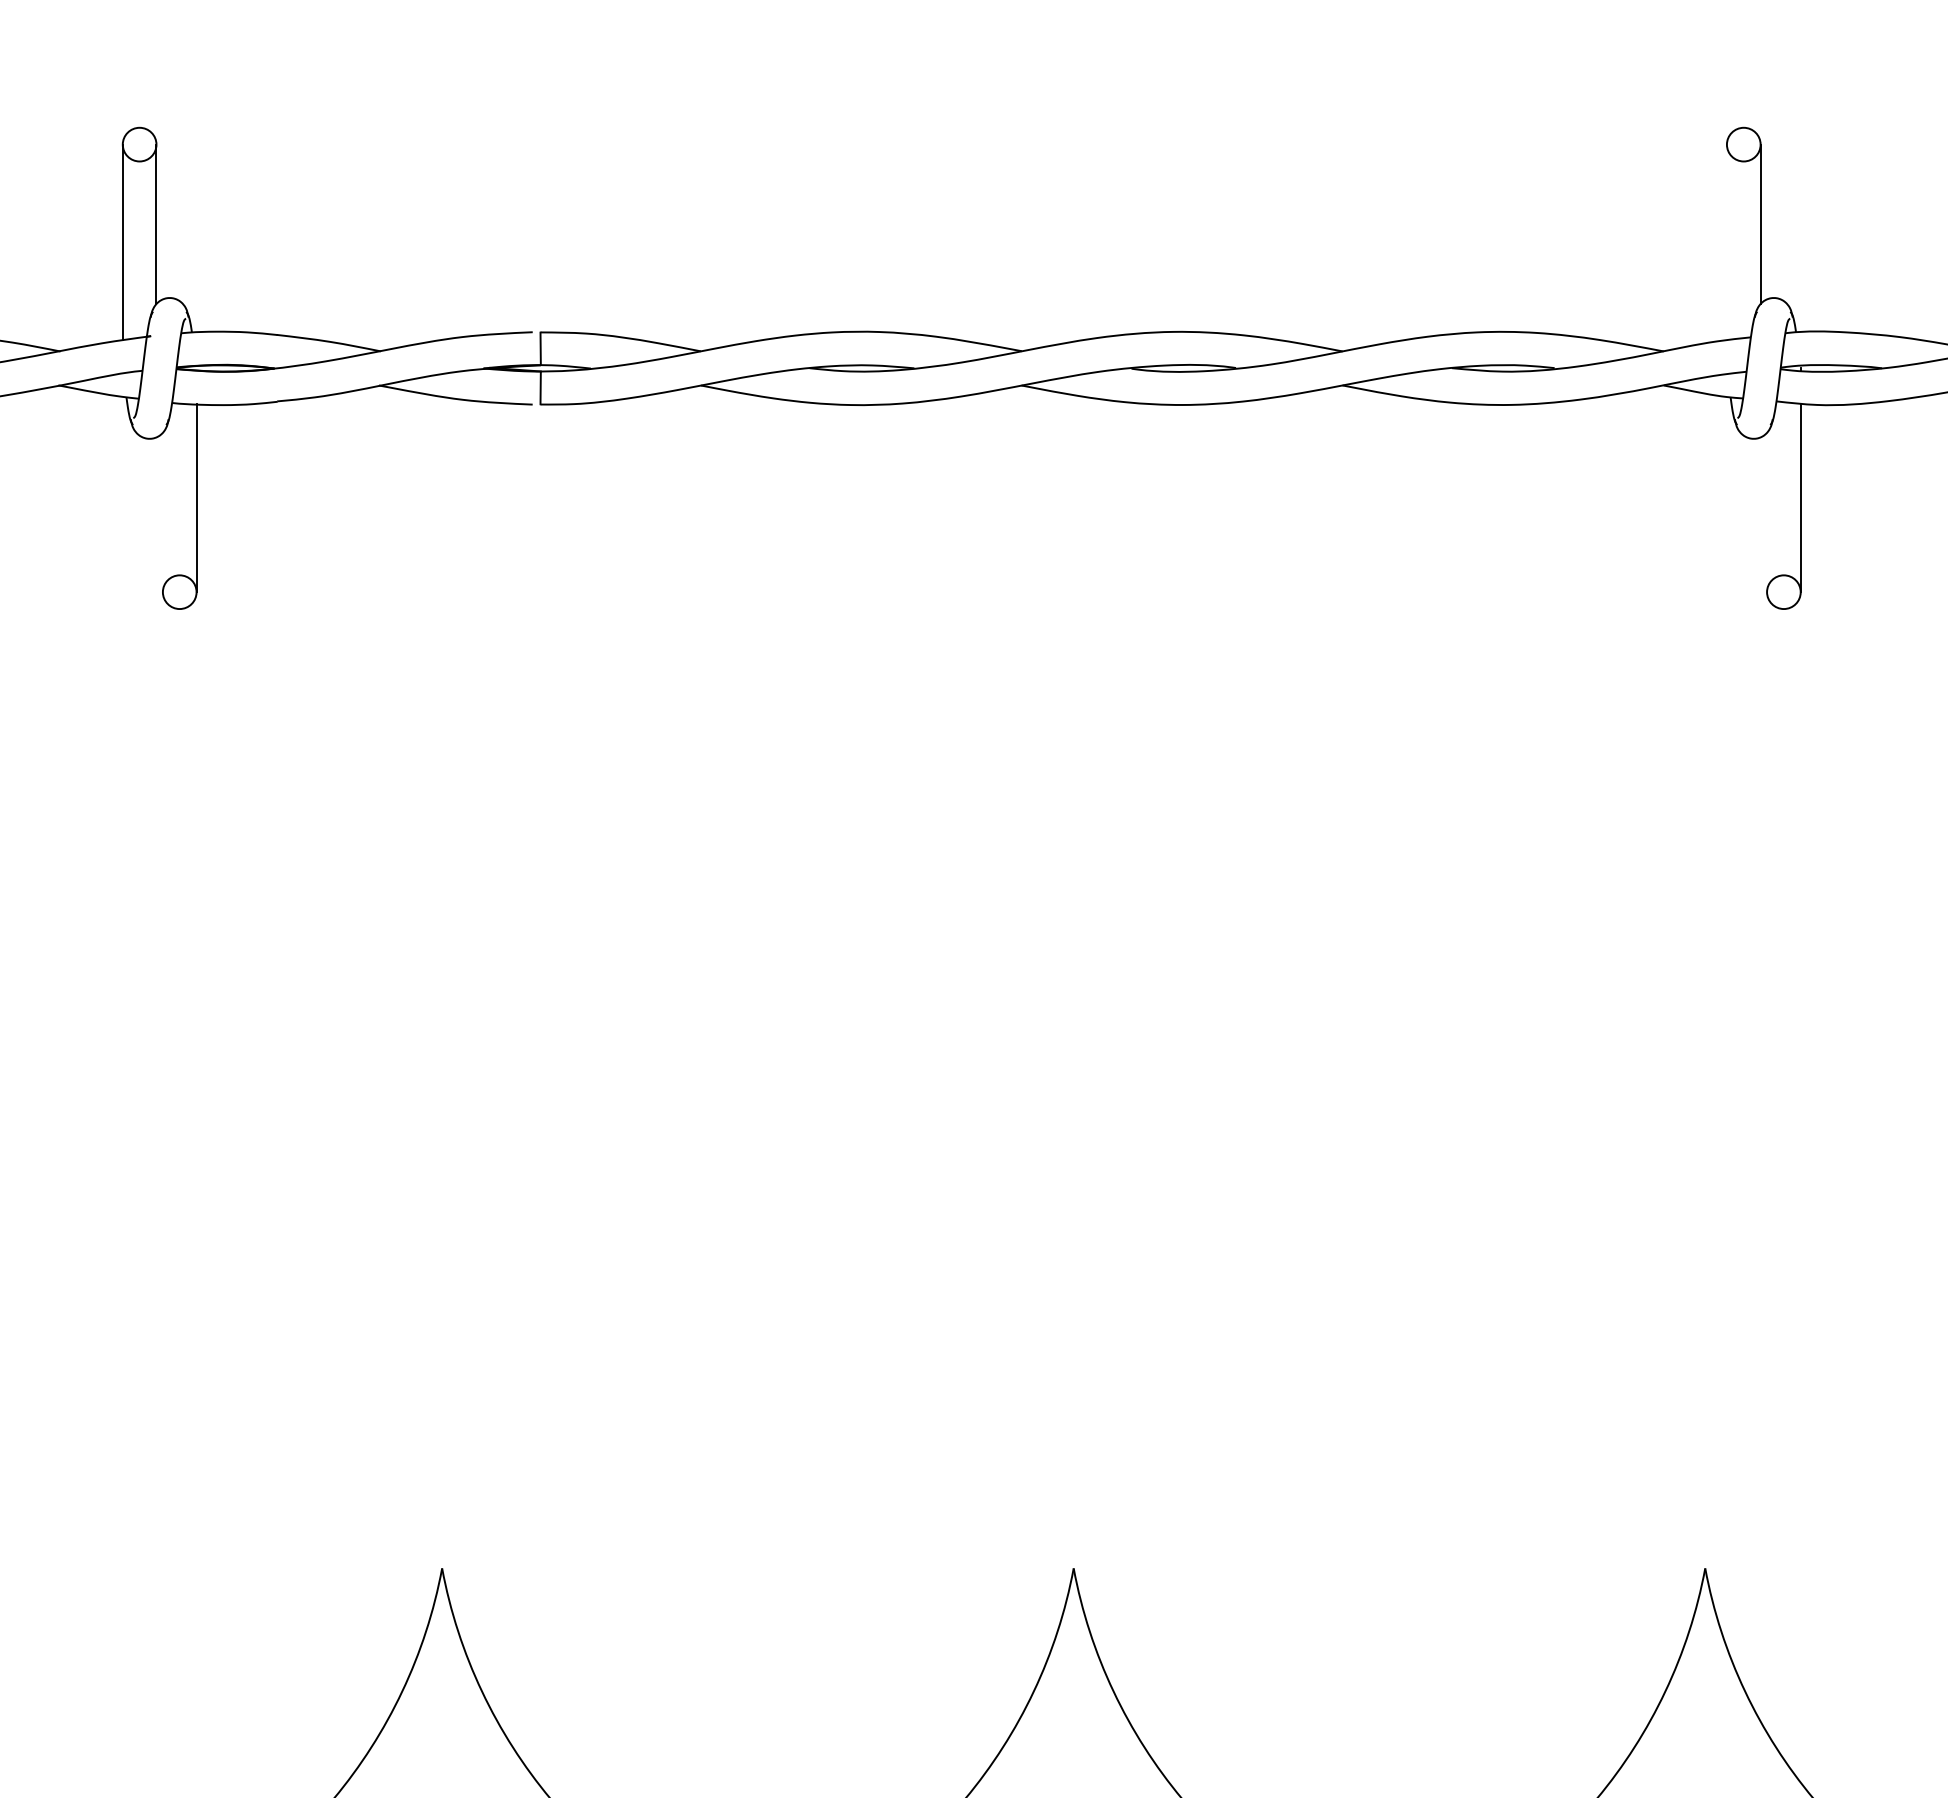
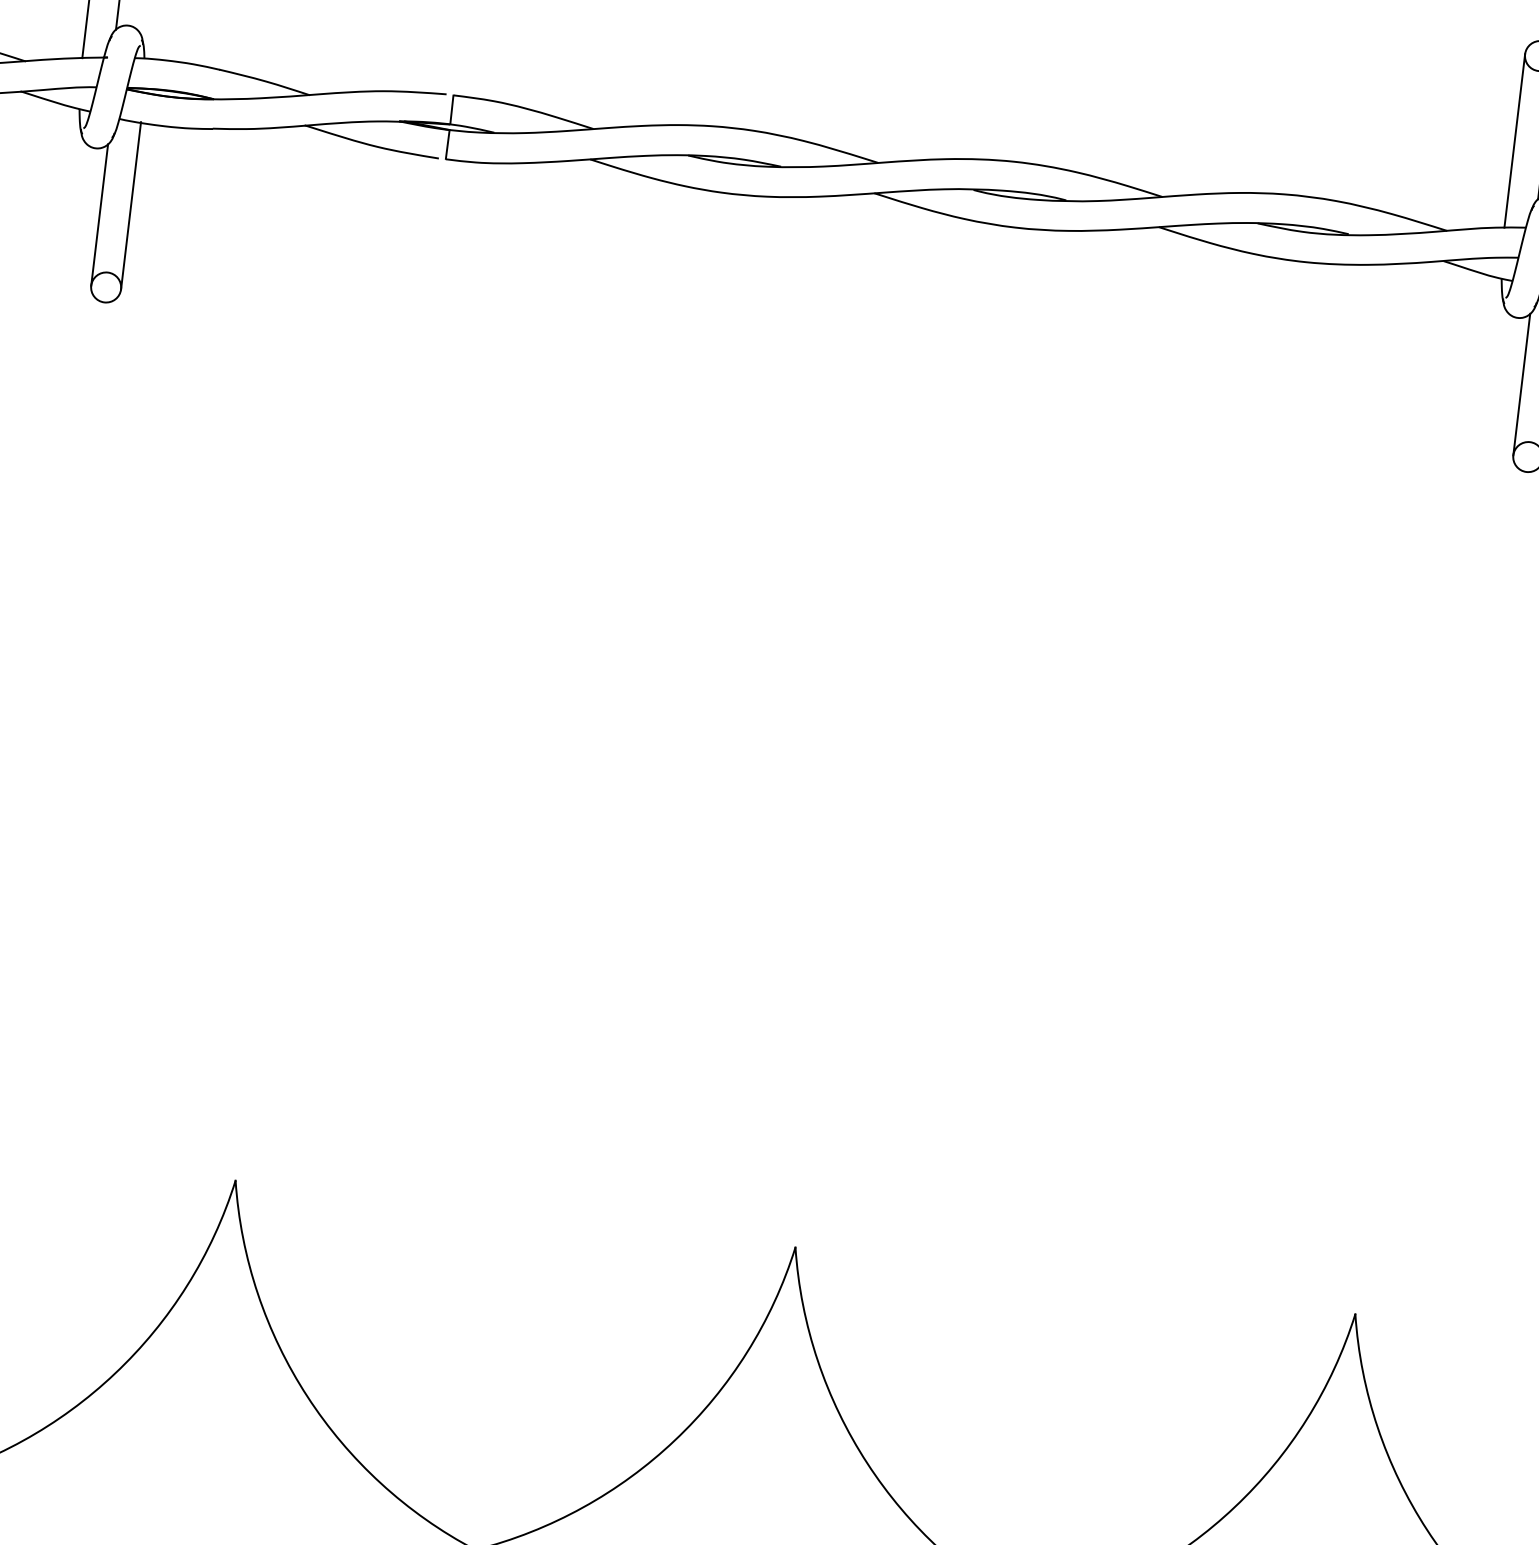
line: (1726, 242) -> (1514, 141), added
line: (162, 512) -> (99, 215), added
line: (1767, 512) -> (1522, 384), added

